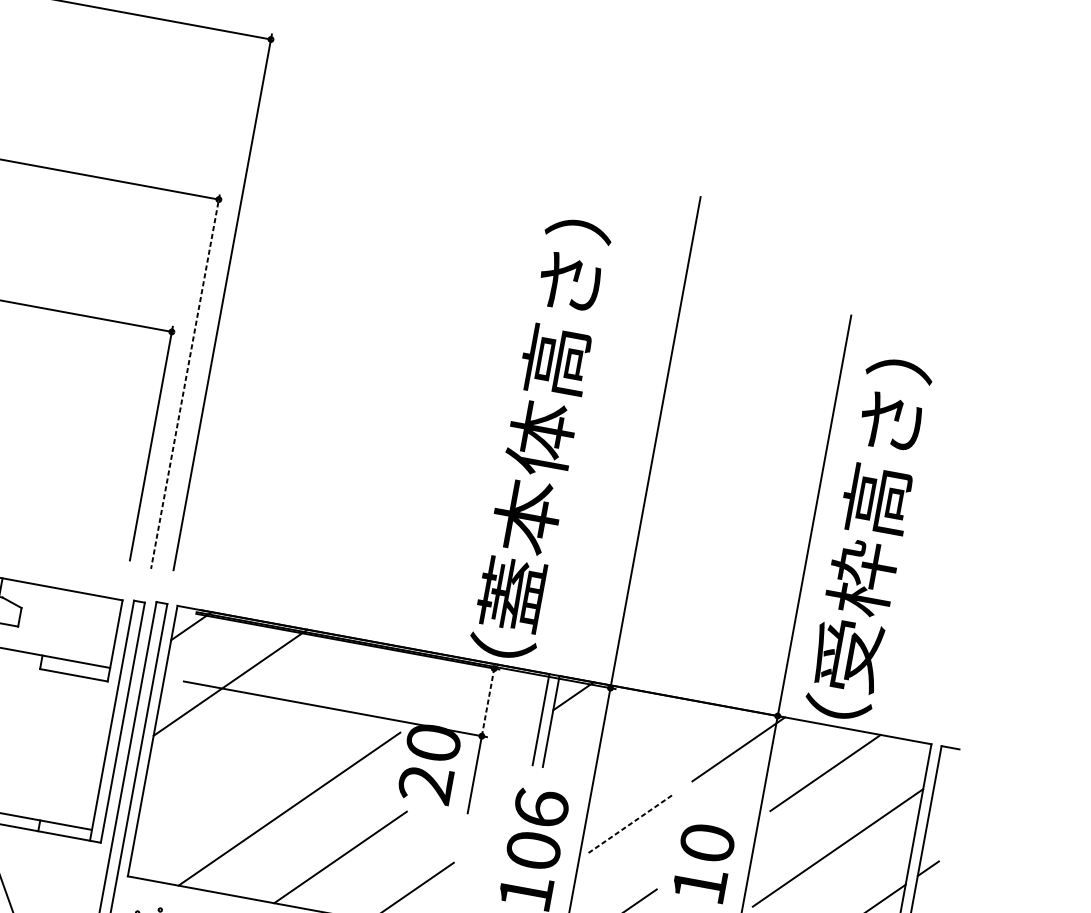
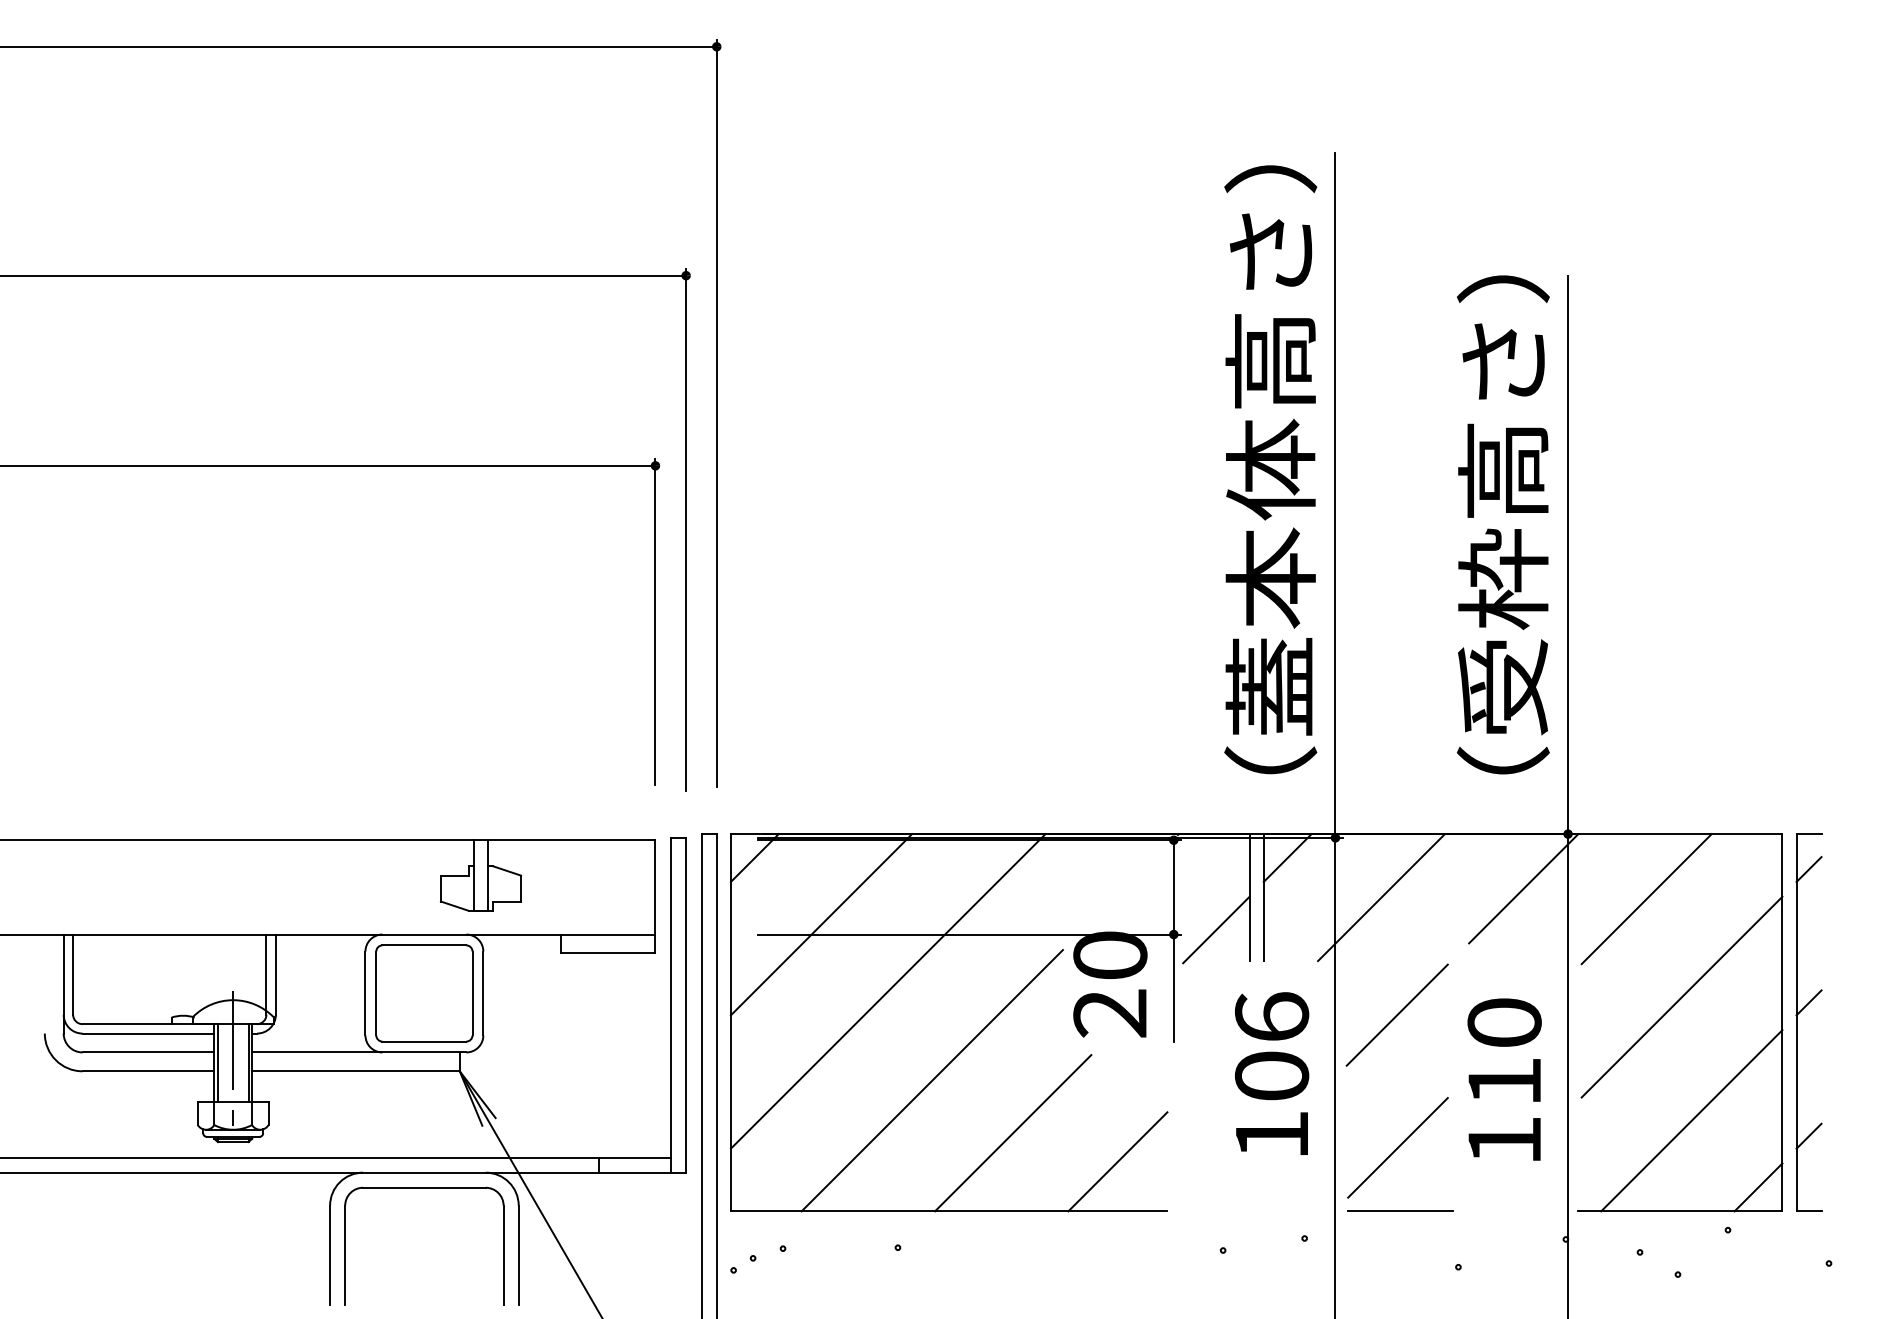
line: (185, 382) -> (686, 530), dashed -> solid
text: (540, 438) -> (1270, 469), moved
text: (869, 538) -> (1503, 524), moved
line: (487, 701) -> (1173, 886), dashed -> solid
line: (635, 736) -> (1381, 897), added
line: (513, 738) -> (1216, 929), added
line: (269, 739) -> (887, 991), added
line: (945, 773) -> (1808, 869), added
line: (631, 822) -> (1397, 1014), dashed -> solid

